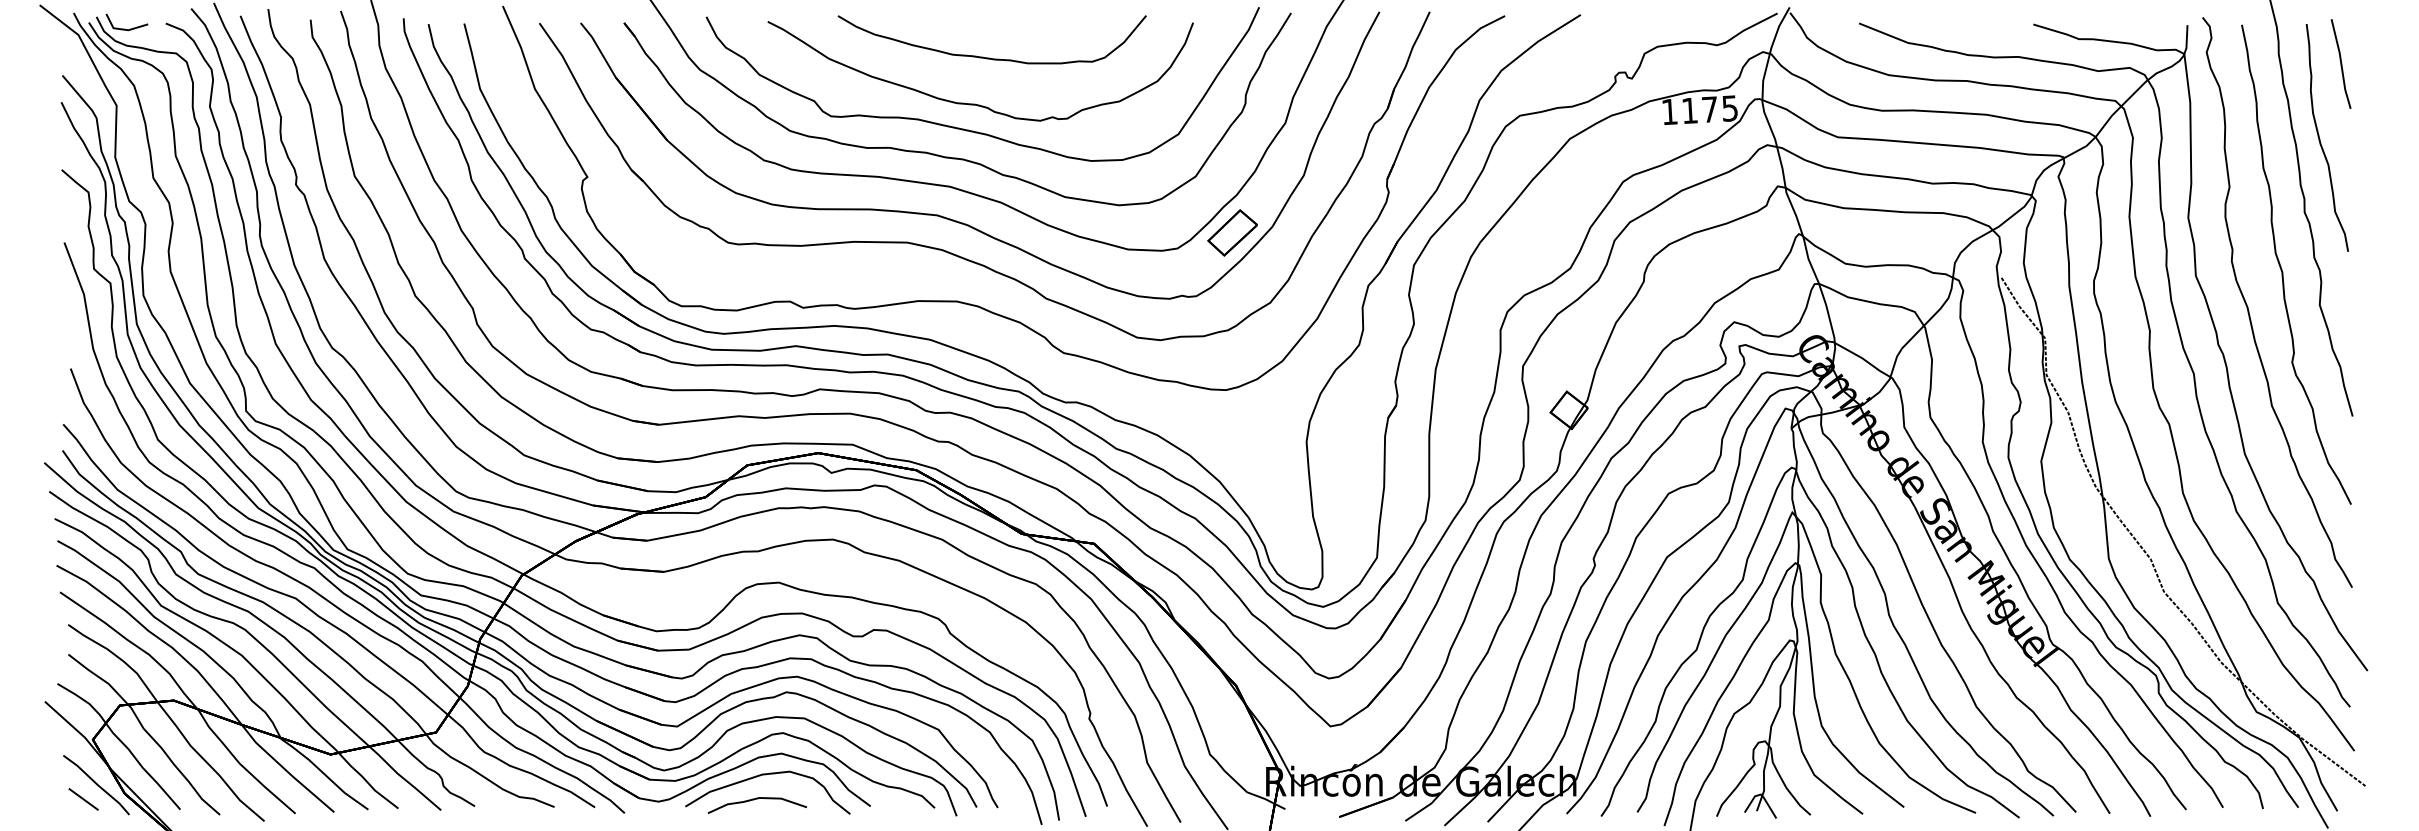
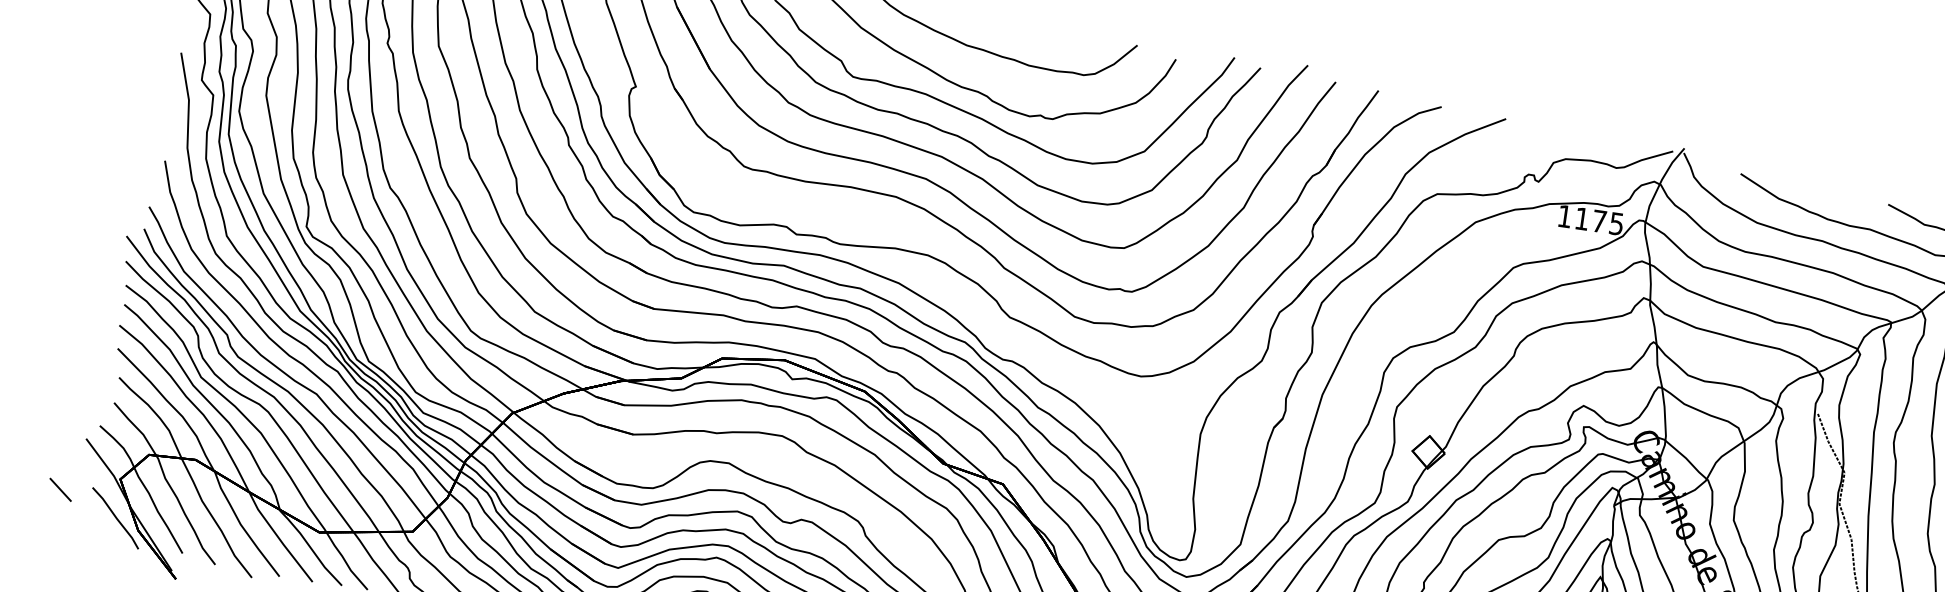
part: (1232, 232) -> (1173, 243), removed
line: (83, 799) -> (60, 489), moved

